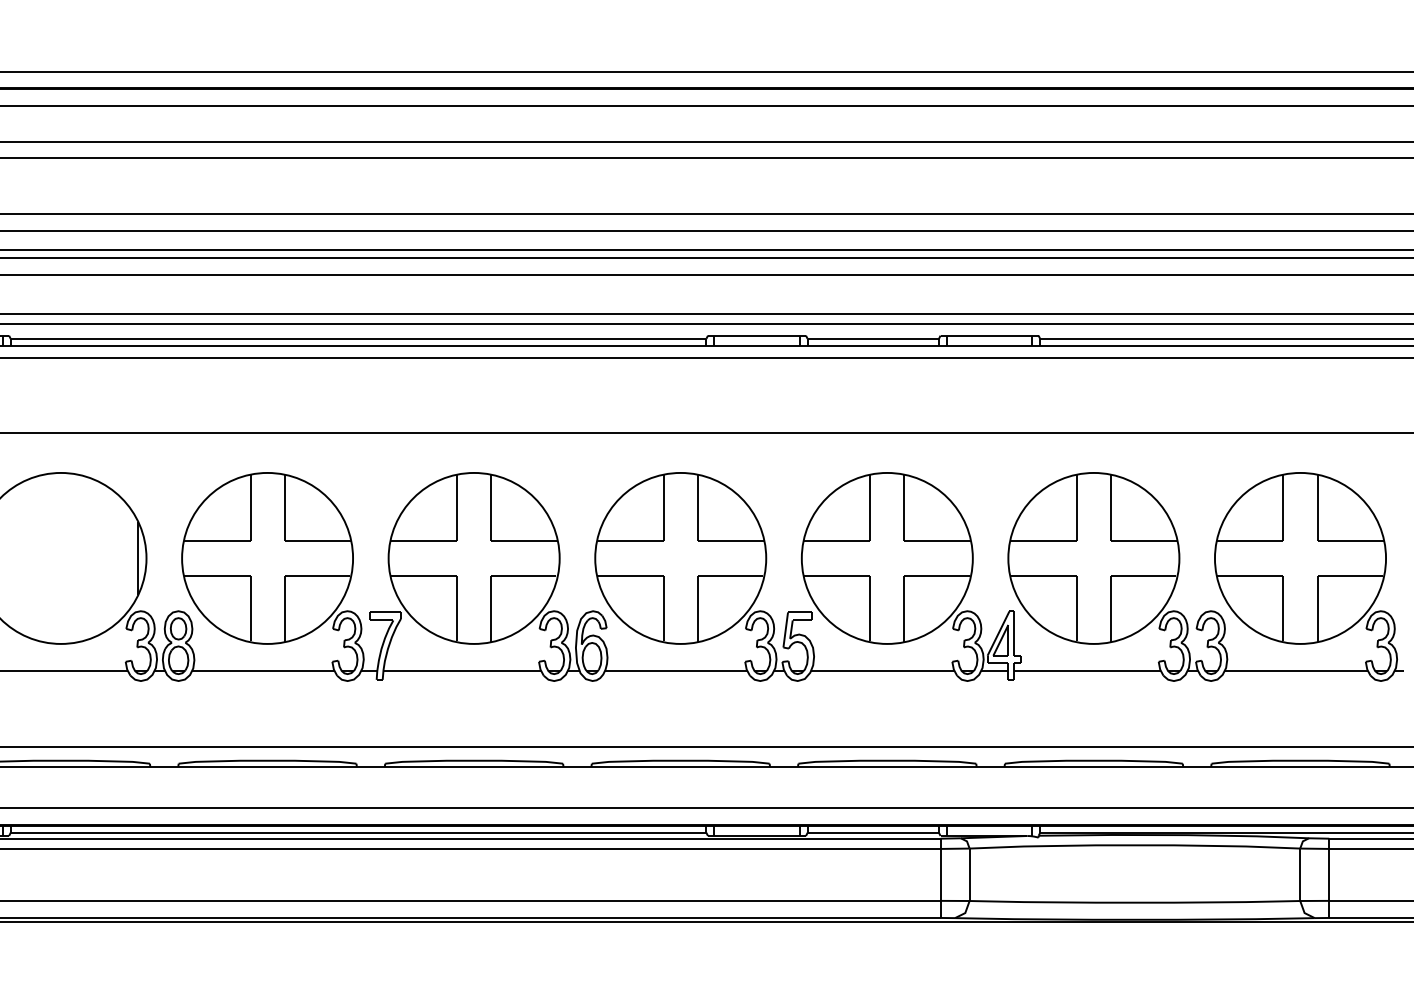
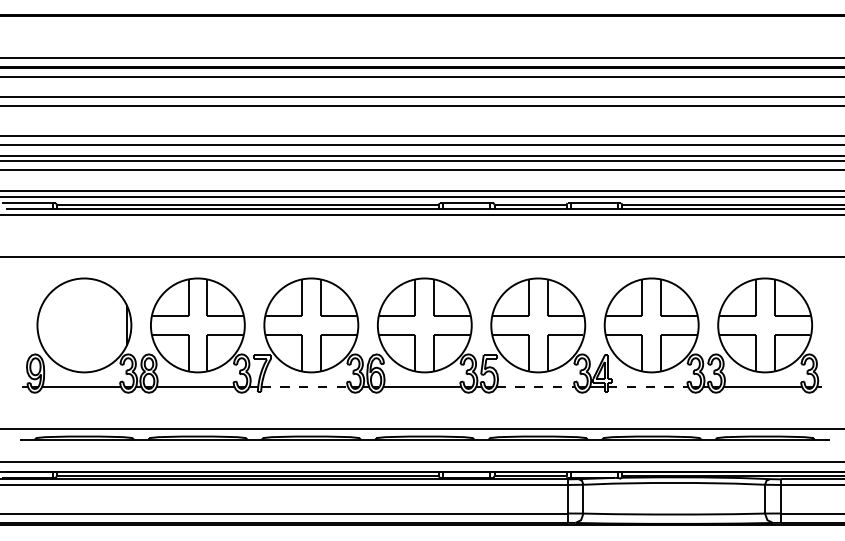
line: (463, 671) -> (305, 387), solid -> dashed
line: (884, 671) -> (536, 387), solid -> dashed
line: (1088, 671) -> (648, 387), solid -> dashed

